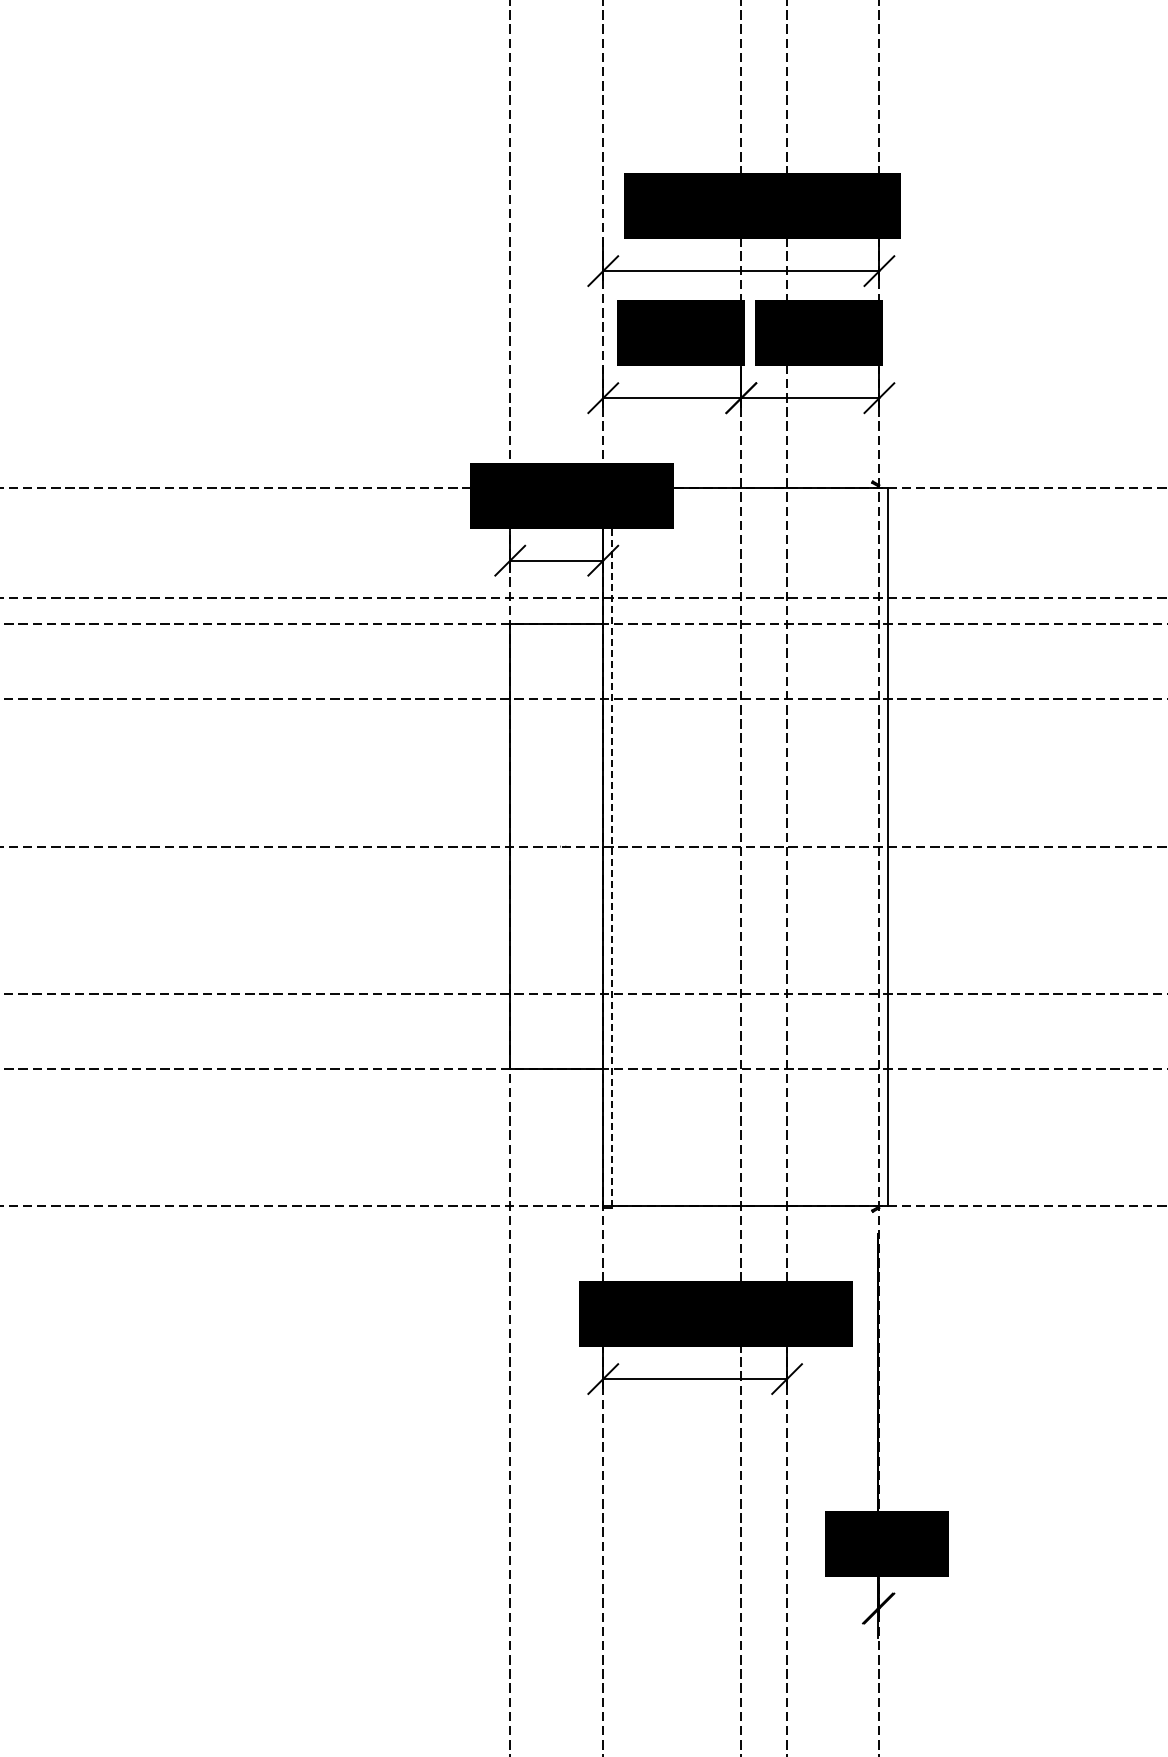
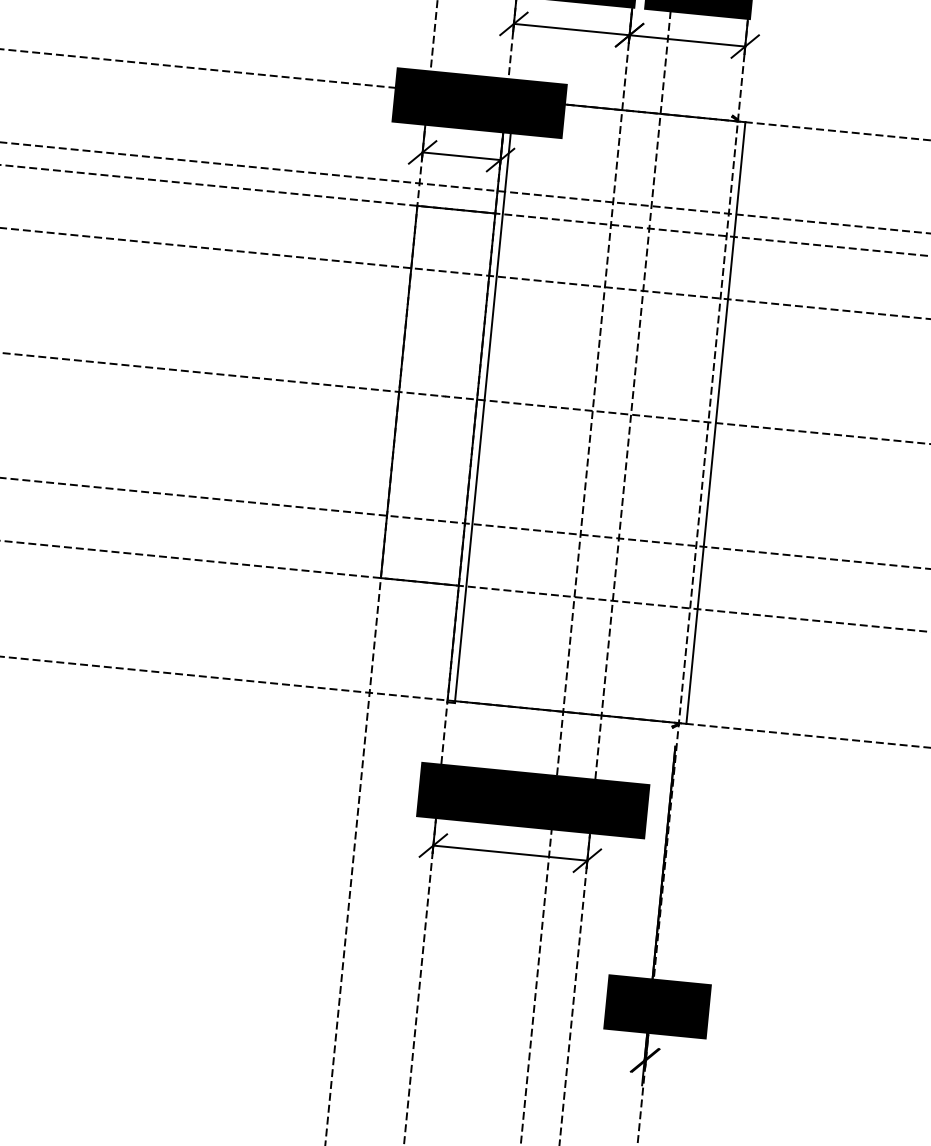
line: (612, 847) -> (484, 401), dashed -> solid

